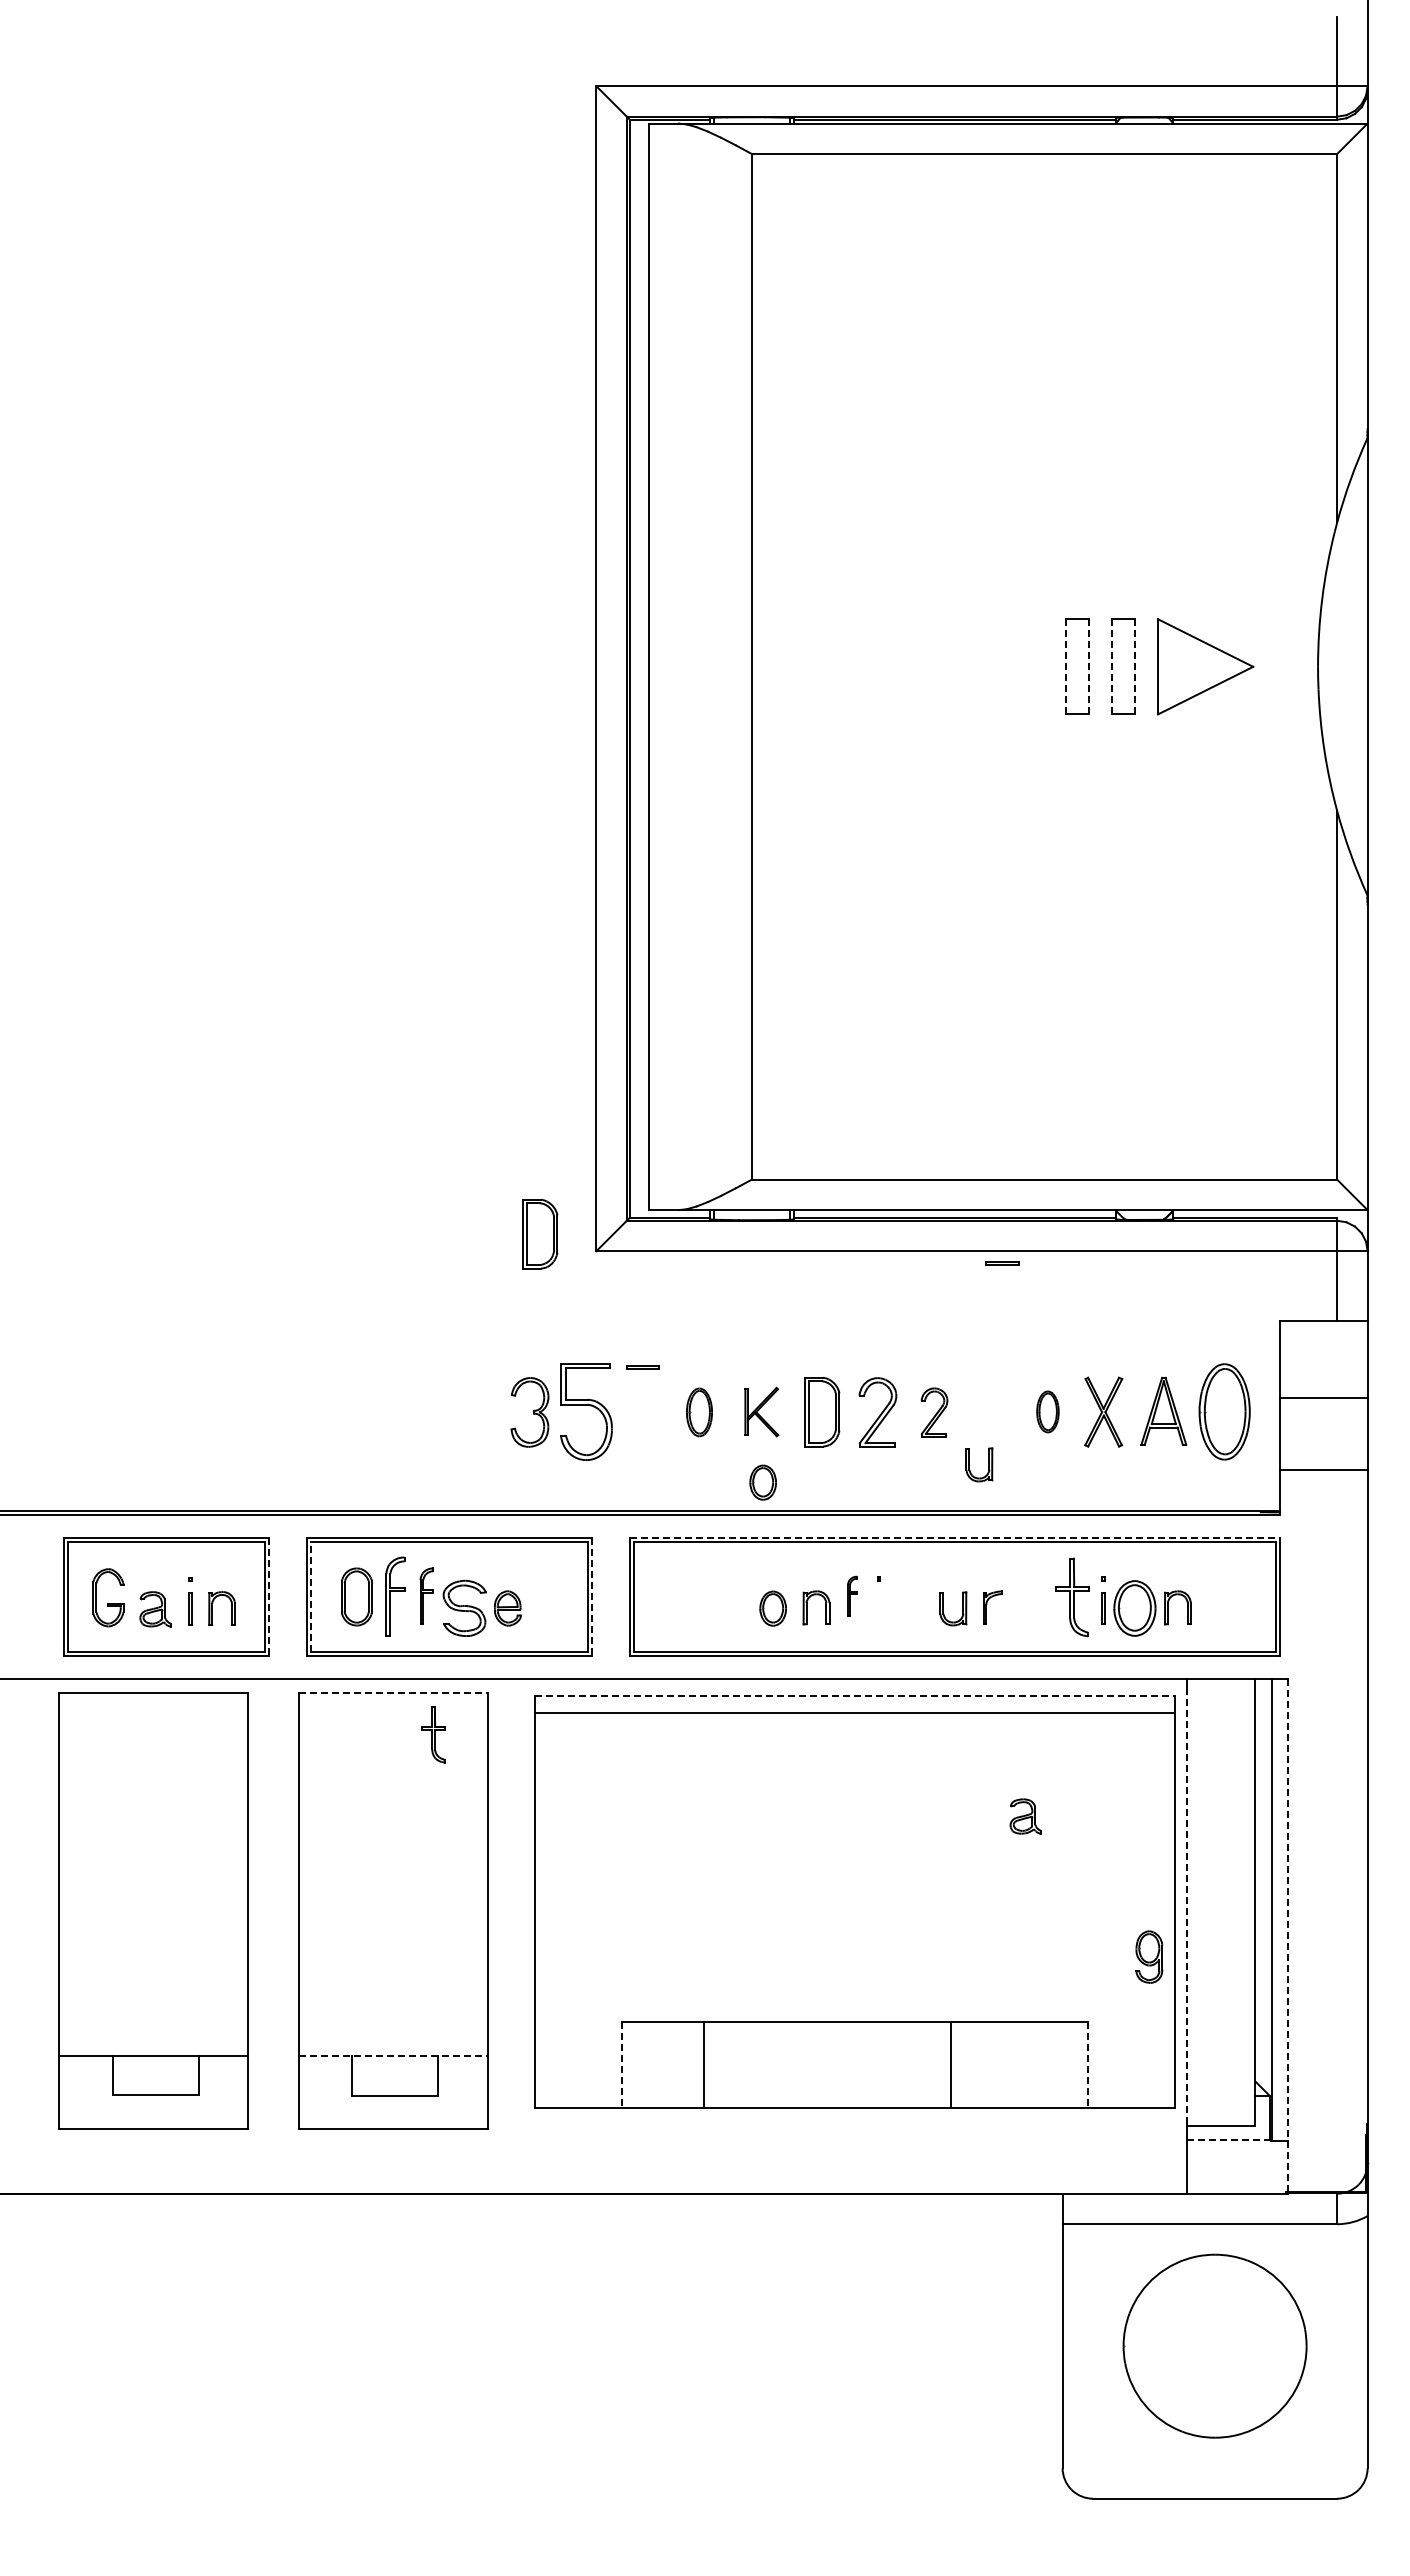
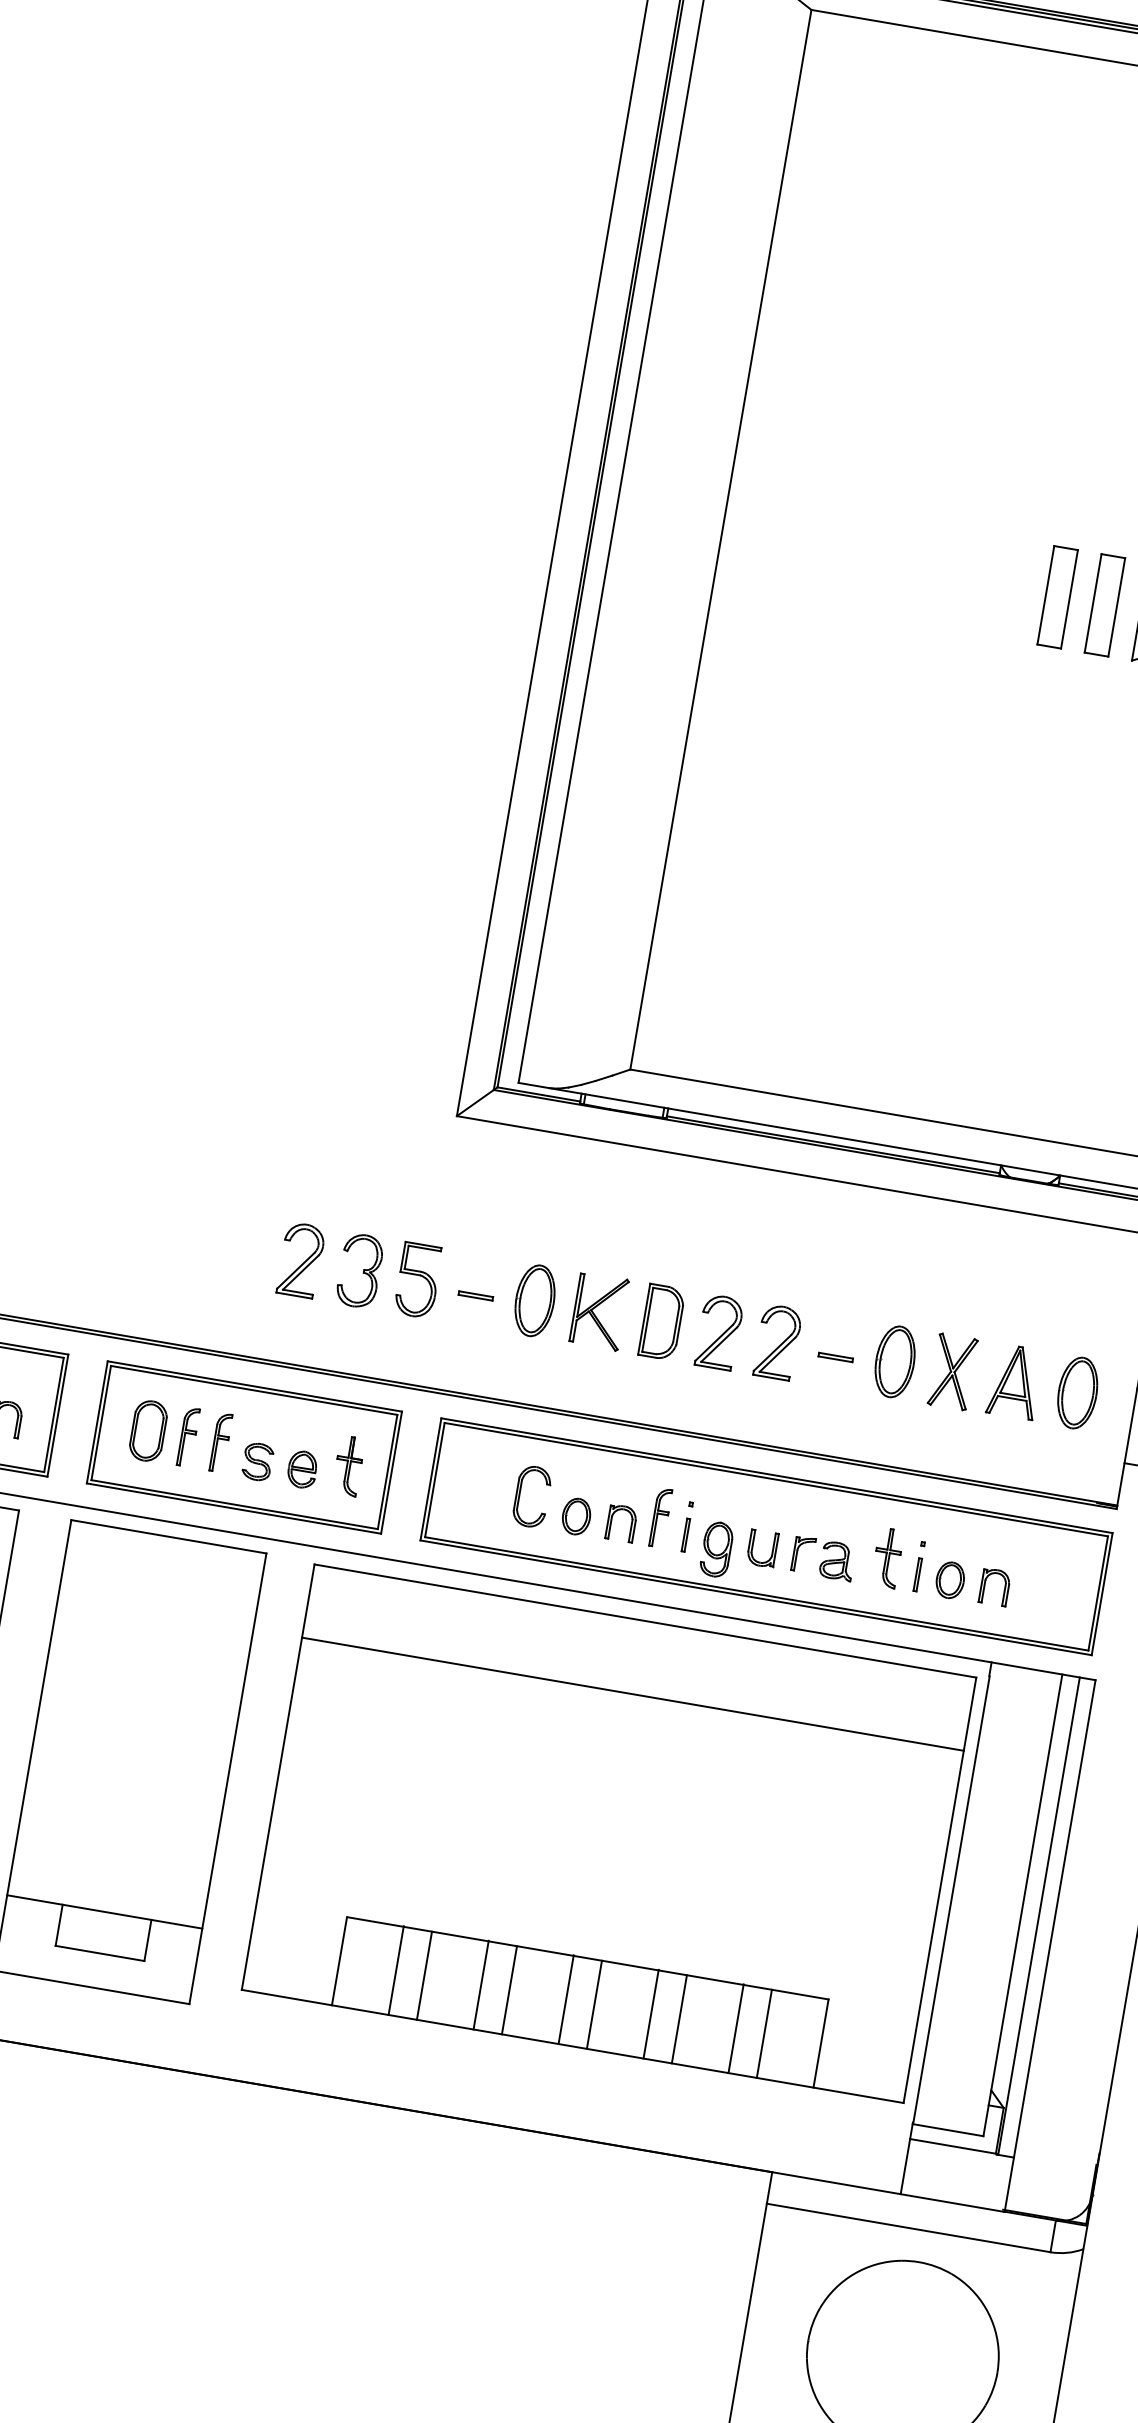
line: (1066, 666) -> (1045, 594), dashed -> solid
line: (1089, 666) -> (1069, 599), dashed -> solid
line: (1112, 666) -> (1093, 603), dashed -> solid
line: (1135, 666) -> (1117, 607), dashed -> solid
part: (540, 1234) -> (402, 1088), removed
line: (1002, 1262) -> (836, 1356), moved
line: (642, 1366) -> (475, 1294), moved
part: (472, 1411) -> (300, 1259), added
part: (761, 1411) -> (599, 1310), size x1.43
part: (1047, 1411) -> (894, 1361), size x1.67
part: (1224, 1411) -> (1077, 1392), size x0.71
part: (586, 1412) -> (418, 1280), size x0.71
part: (699, 1412) -> (535, 1300), size x1.43
part: (934, 1412) -> (777, 1342), size x1.43
part: (988, 1464) -> (824, 1405), removed
part: (762, 1482) -> (587, 1384), removed
line: (955, 1537) -> (777, 1475), dashed -> solid
part: (395, 1595) -> (188, 1436), size x0.71
part: (852, 1595) -> (660, 1517), size x1.43
line: (311, 1596) -> (101, 1422), dashed -> solid
part: (716, 1596) -> (520, 1494), added
line: (269, 1597) -> (58, 1416), dashed -> solid
line: (592, 1597) -> (391, 1473), dashed -> solid
part: (1072, 1597) -> (887, 1557), size x0.71
part: (464, 1608) -> (257, 1461), size x0.62
line: (878, 1608) -> (685, 1535), added
part: (1134, 1608) -> (949, 1580), size x0.62
line: (393, 1693) -> (169, 1537), dashed -> solid
line: (855, 1695) -> (646, 1620), dashed -> solid
line: (854, 1712) -> (632, 1694), moved
part: (433, 1734) -> (348, 1465), moved
part: (1025, 1816) -> (837, 1561), moved
line: (1187, 1908) -> (951, 1899), dashed -> solid
line: (1287, 1936) -> (1050, 1946), dashed -> solid
part: (1149, 1956) -> (717, 1548), moved
line: (393, 2056) -> (105, 1912), dashed -> solid
line: (621, 2064) -> (339, 1960), dashed -> solid
line: (676, 2064) -> (396, 1970), added
line: (758, 2064) -> (480, 1984), added
line: (786, 2064) -> (509, 1989), added
line: (841, 2064) -> (566, 1999), added
line: (868, 2064) -> (594, 2004), added
line: (923, 2064) -> (651, 2014), added
line: (1005, 2064) -> (736, 2028), added
line: (1032, 2064) -> (763, 2033), added
line: (1087, 2064) -> (820, 2043), dashed -> solid
line: (1228, 2140) -> (953, 2146), dashed -> solid

